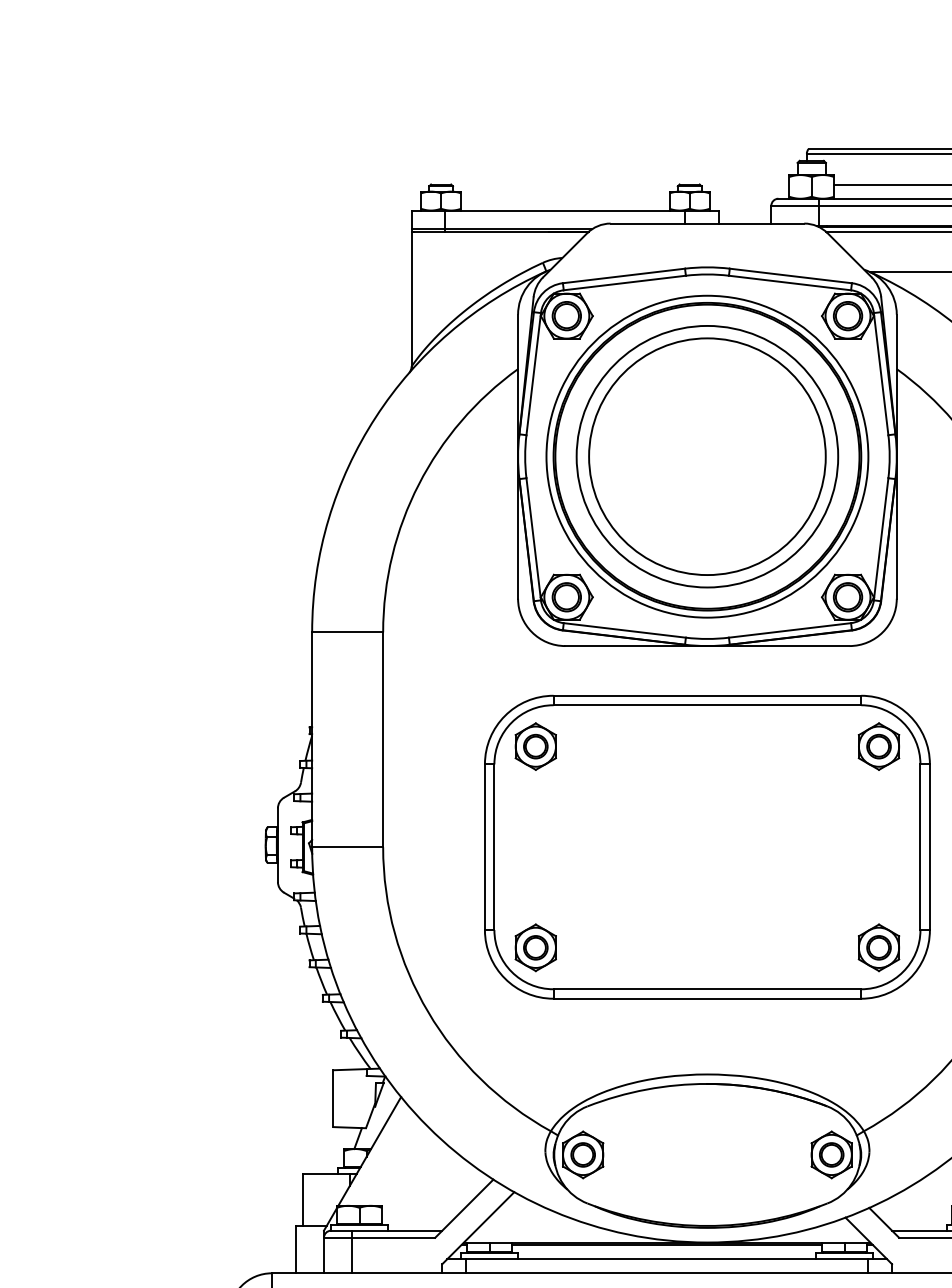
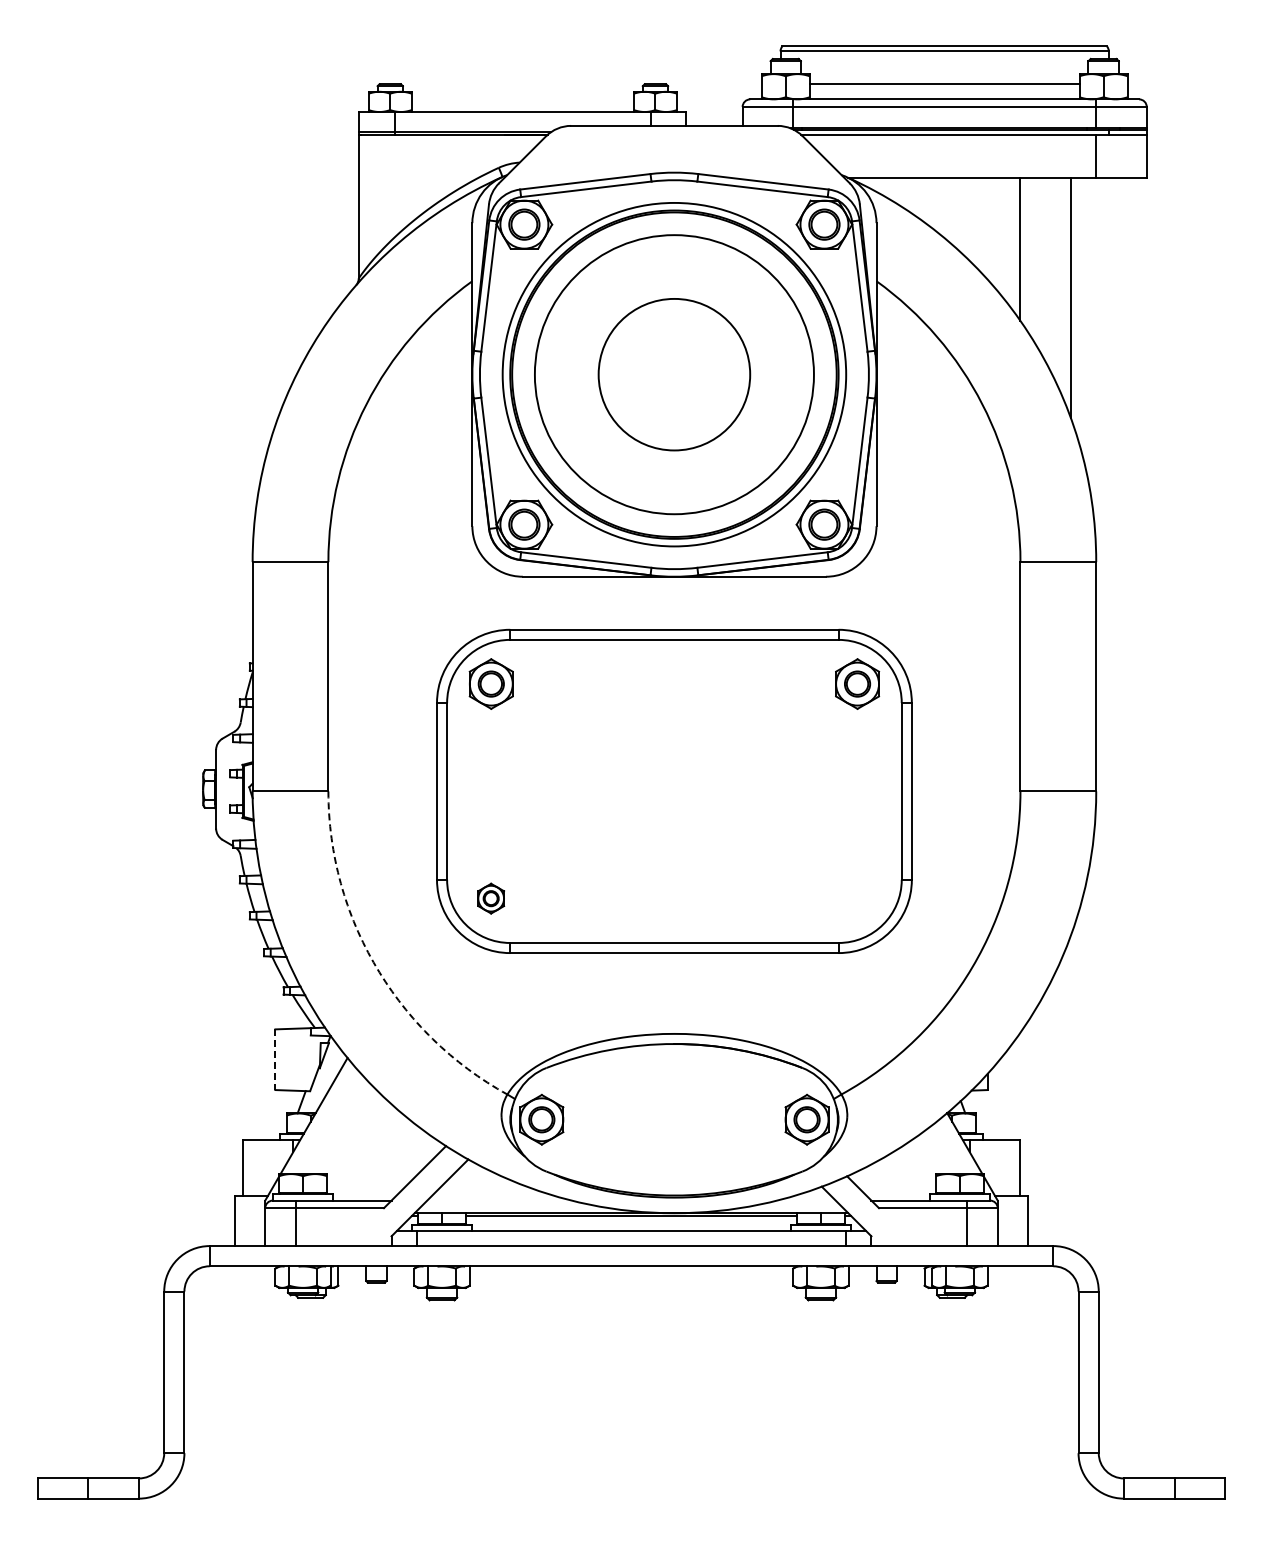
circle: (707, 456) -> (674, 374), size x0.6
part: (535, 947) -> (490, 898), size x0.6
part: (878, 947) -> (857, 898), removed
arc: (428, 1012) -> (376, 967), solid -> dashed
line: (333, 1099) -> (275, 1060), solid -> dashed

